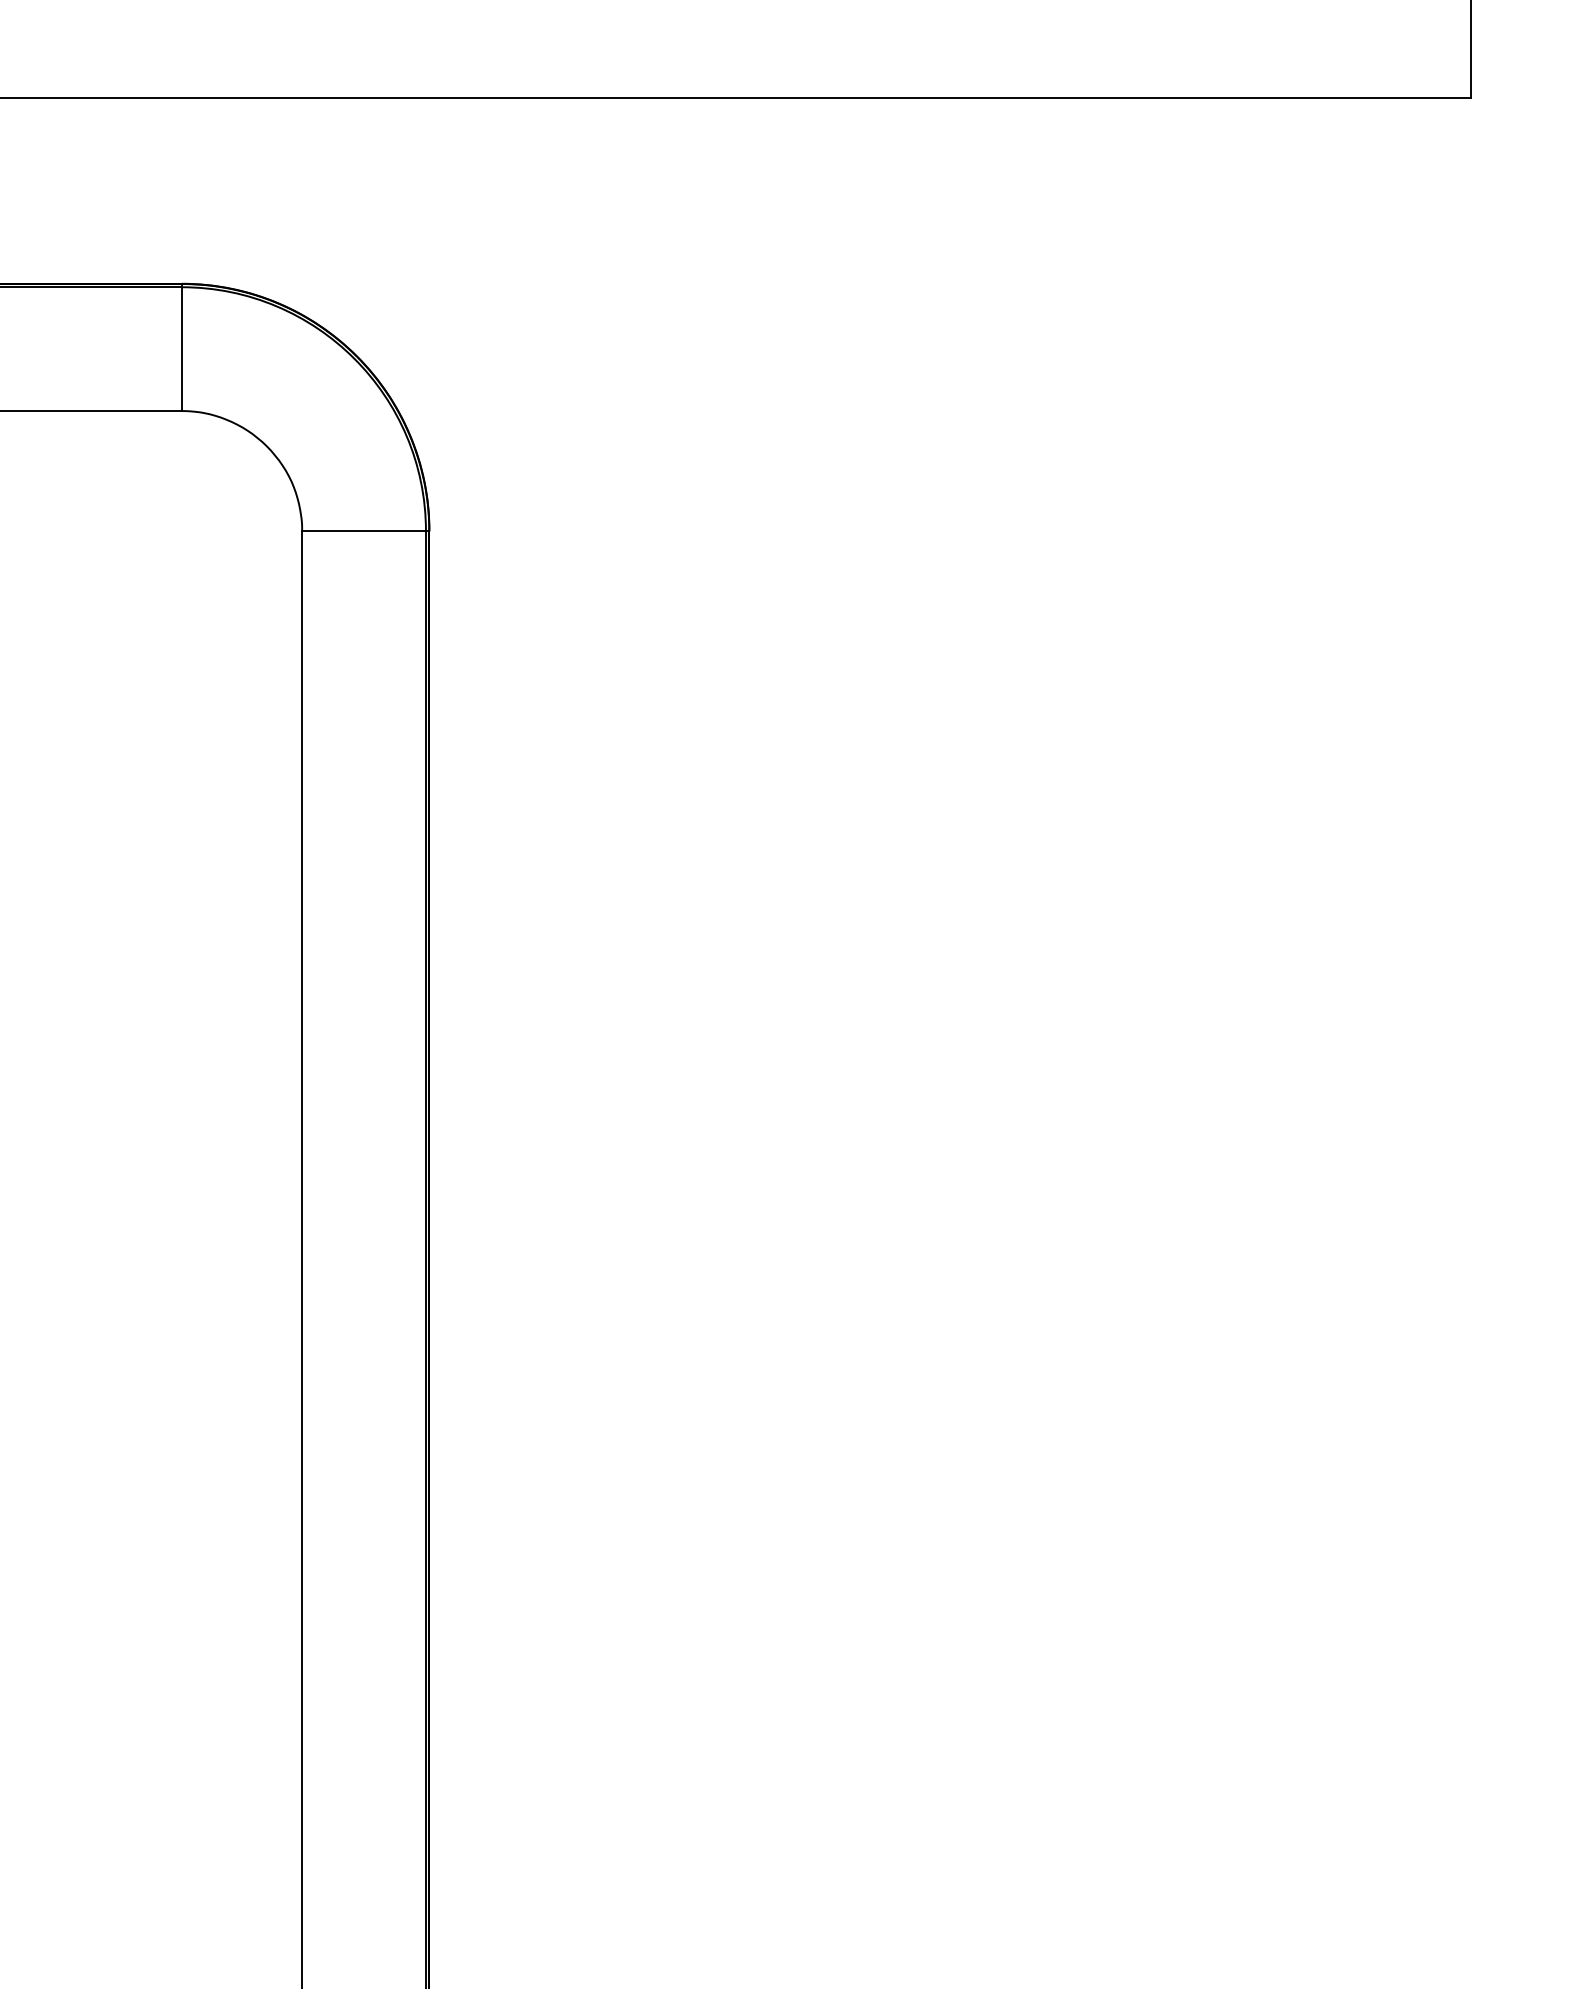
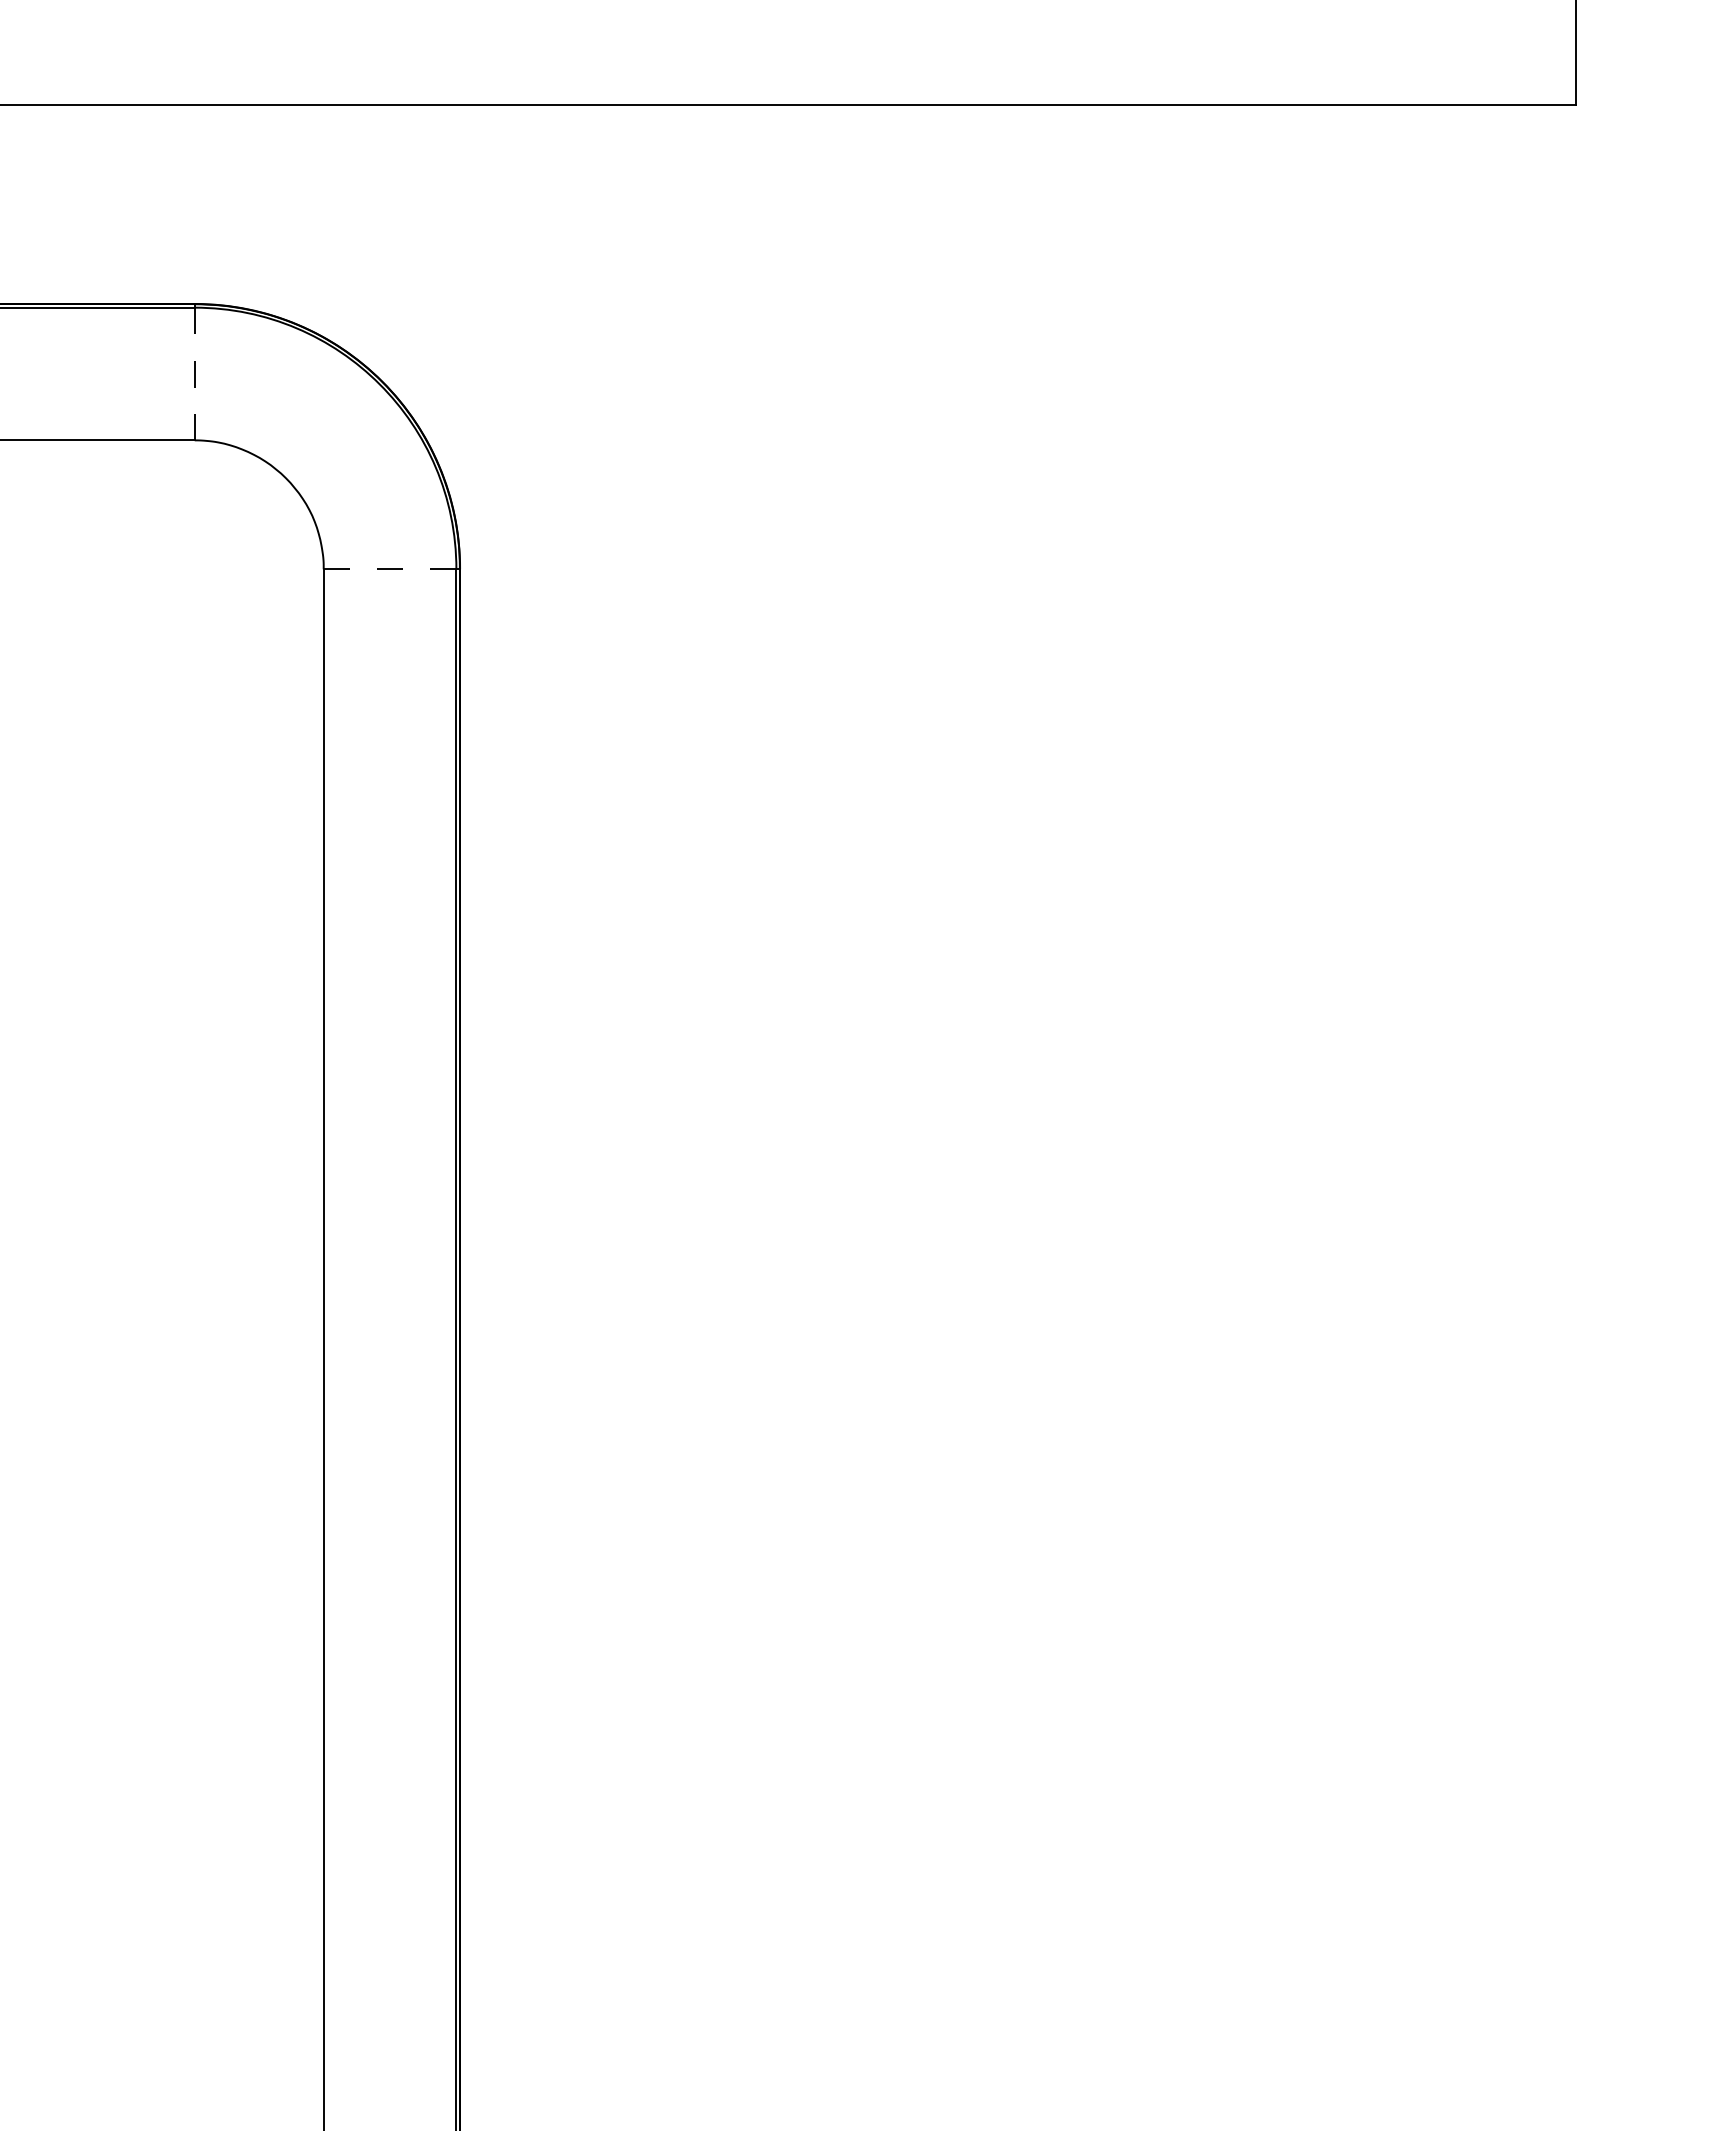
line: (181, 349) -> (194, 374), solid -> dashed
line: (364, 531) -> (390, 569), solid -> dashed

